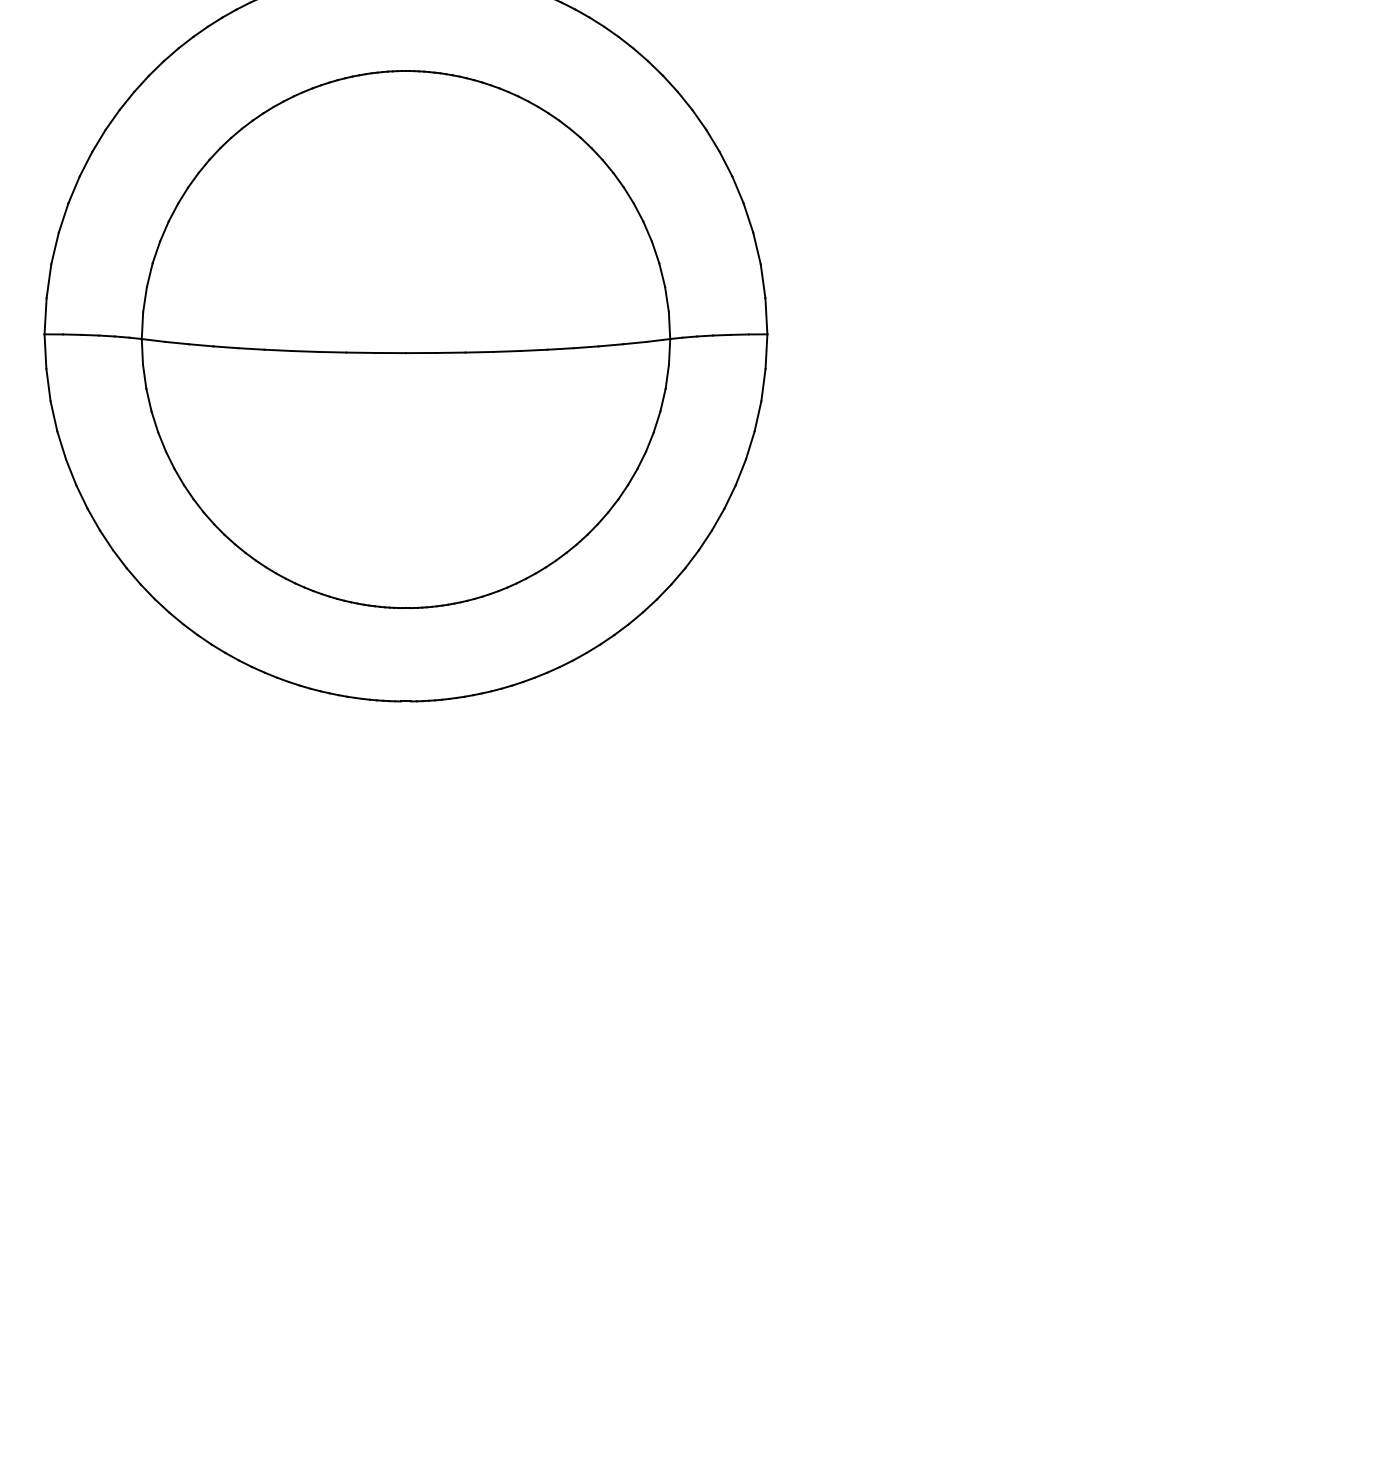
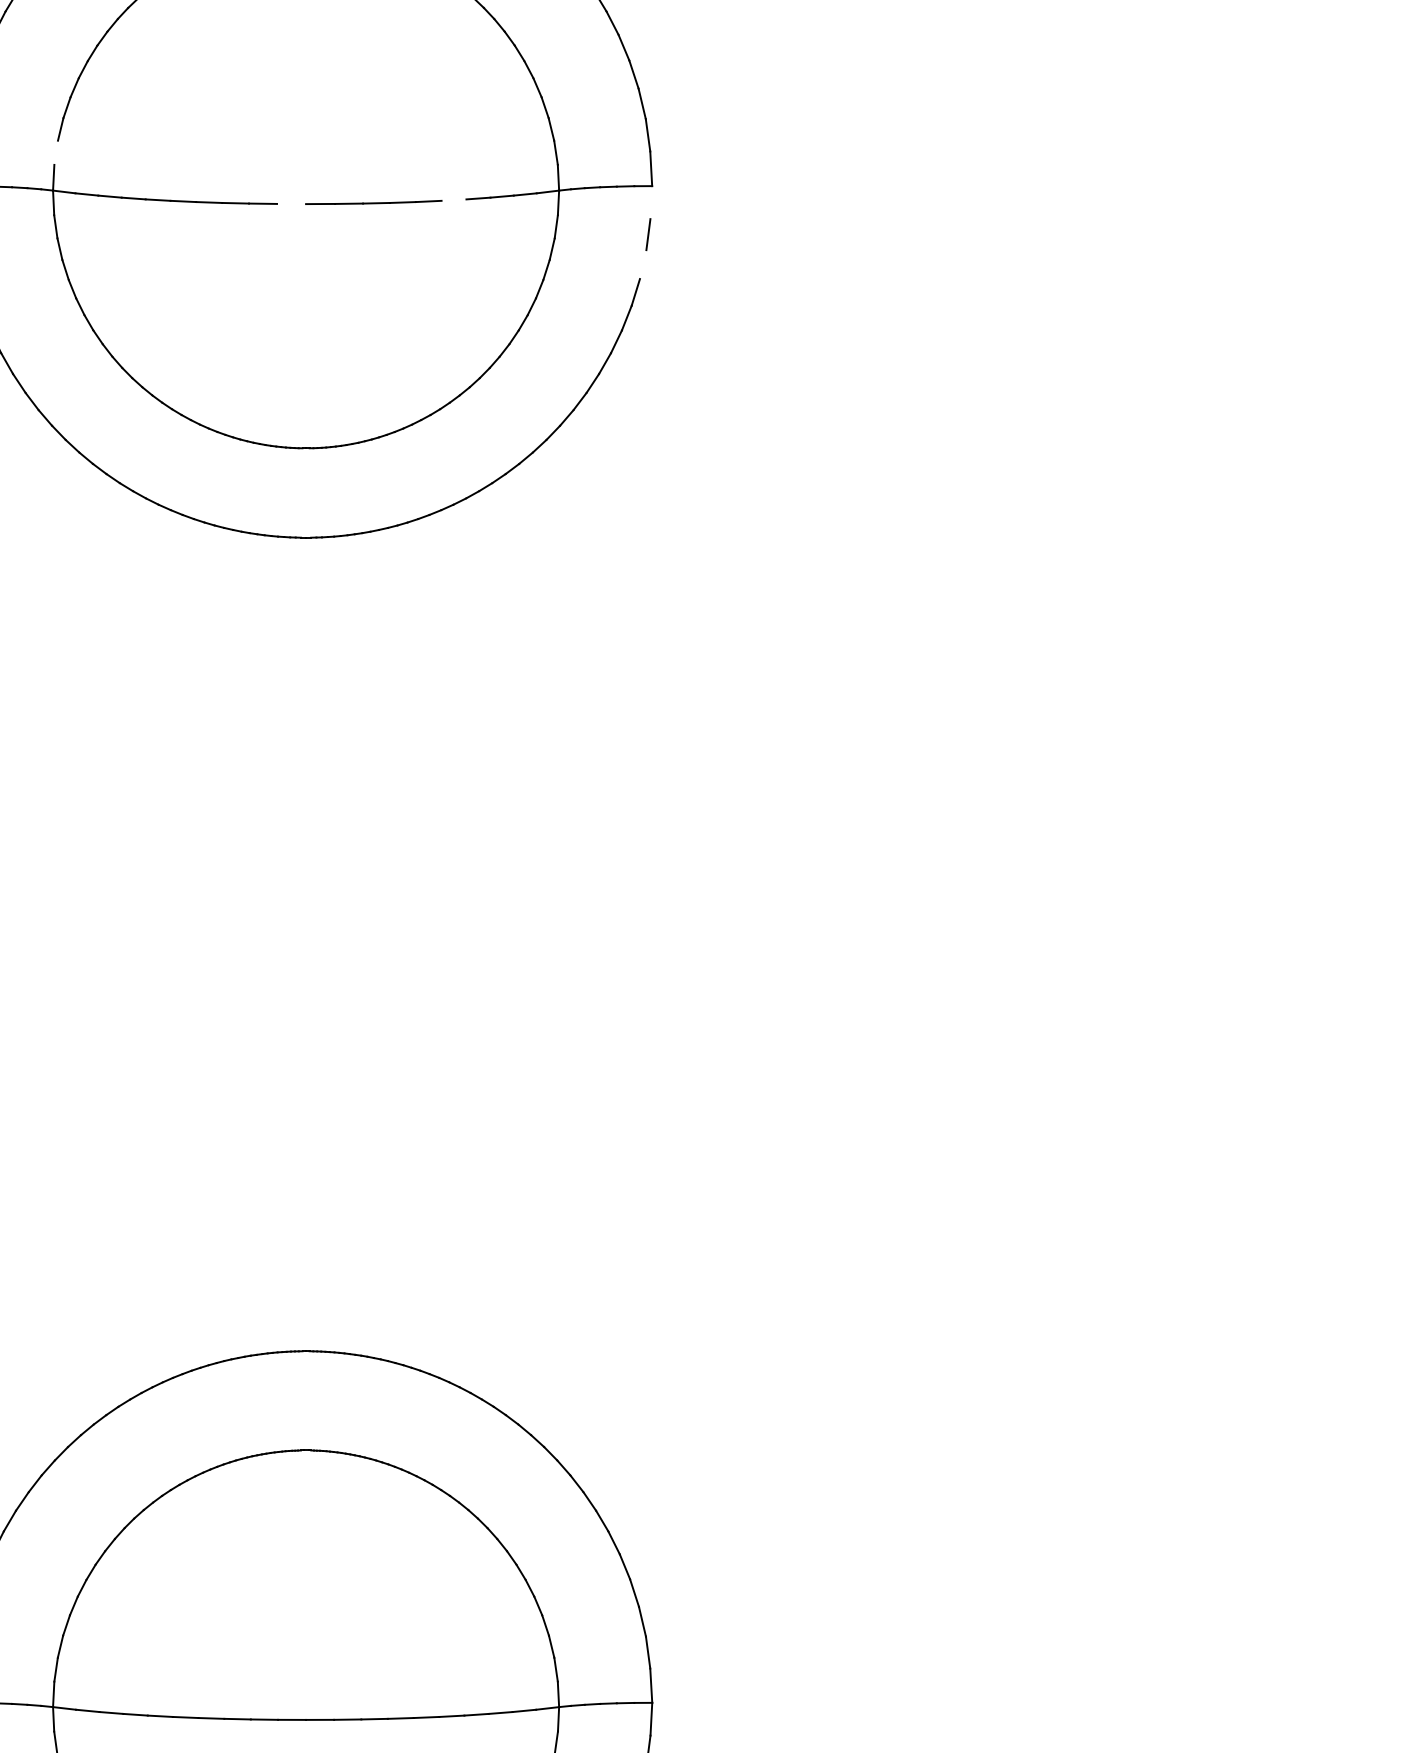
line: (145, 299) -> (56, 152), removed
line: (559, 348) -> (453, 199), removed
line: (766, 351) -> (651, 202), removed
line: (390, 352) -> (291, 203), removed
line: (757, 416) -> (642, 264), removed

